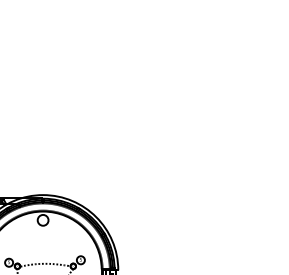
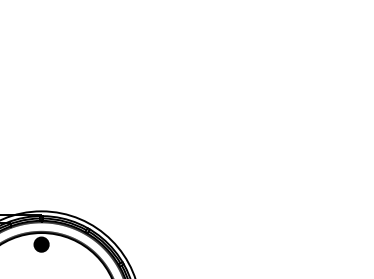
fill: (42, 219) -> (40, 243), added

